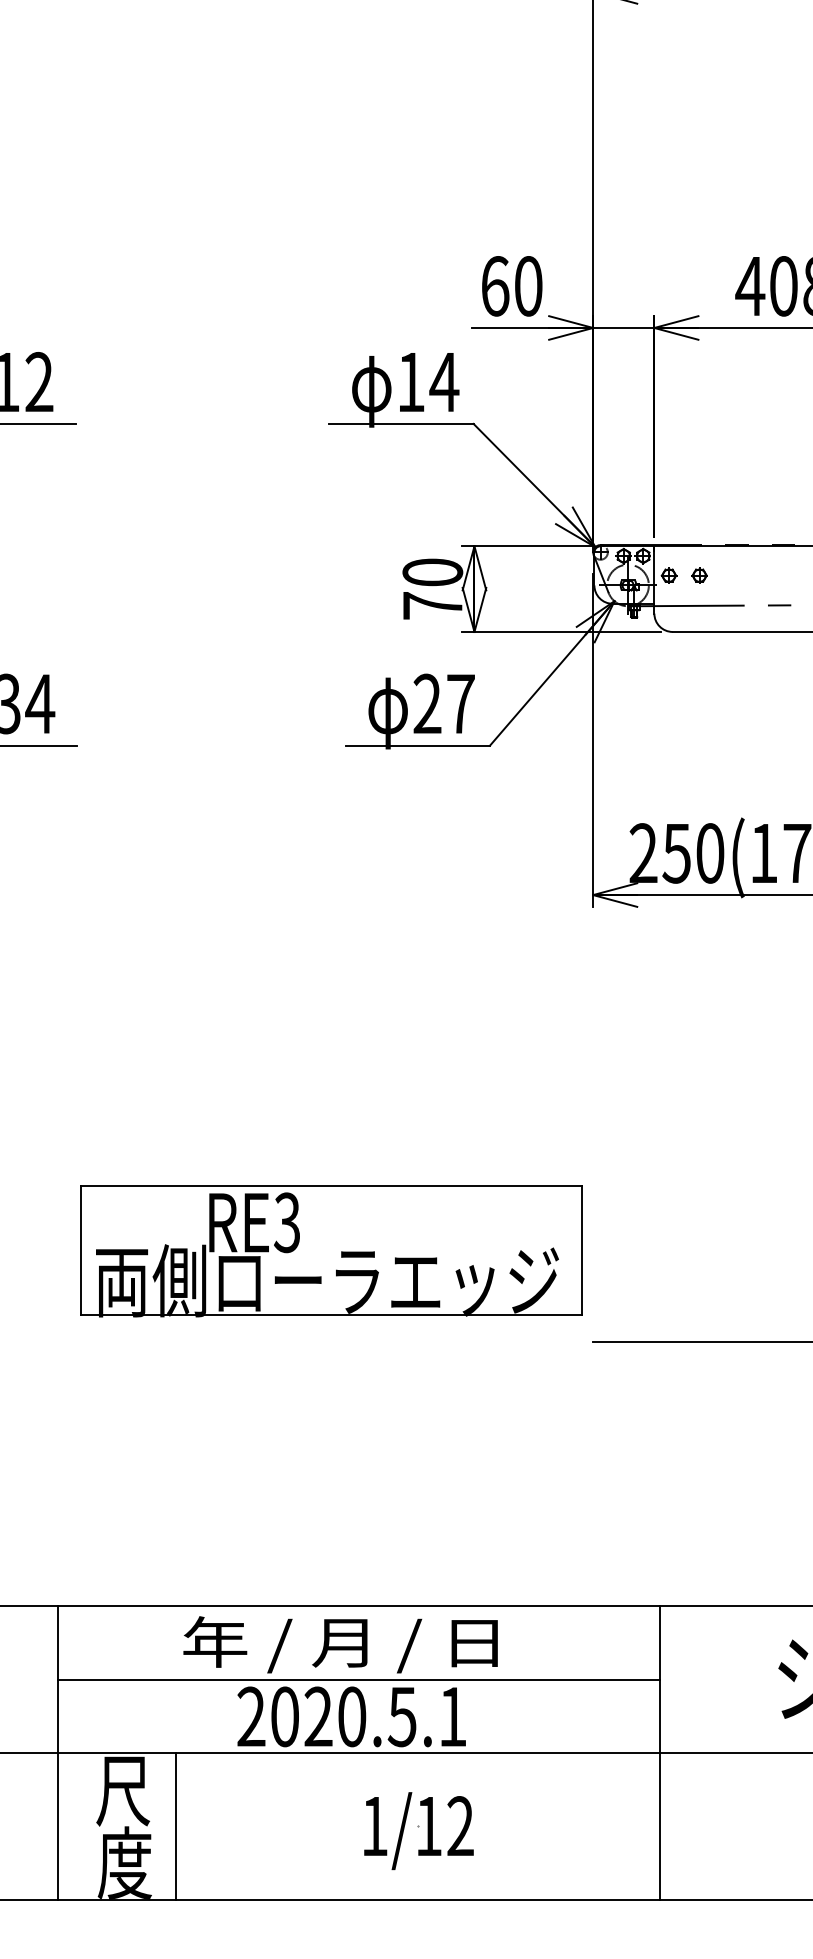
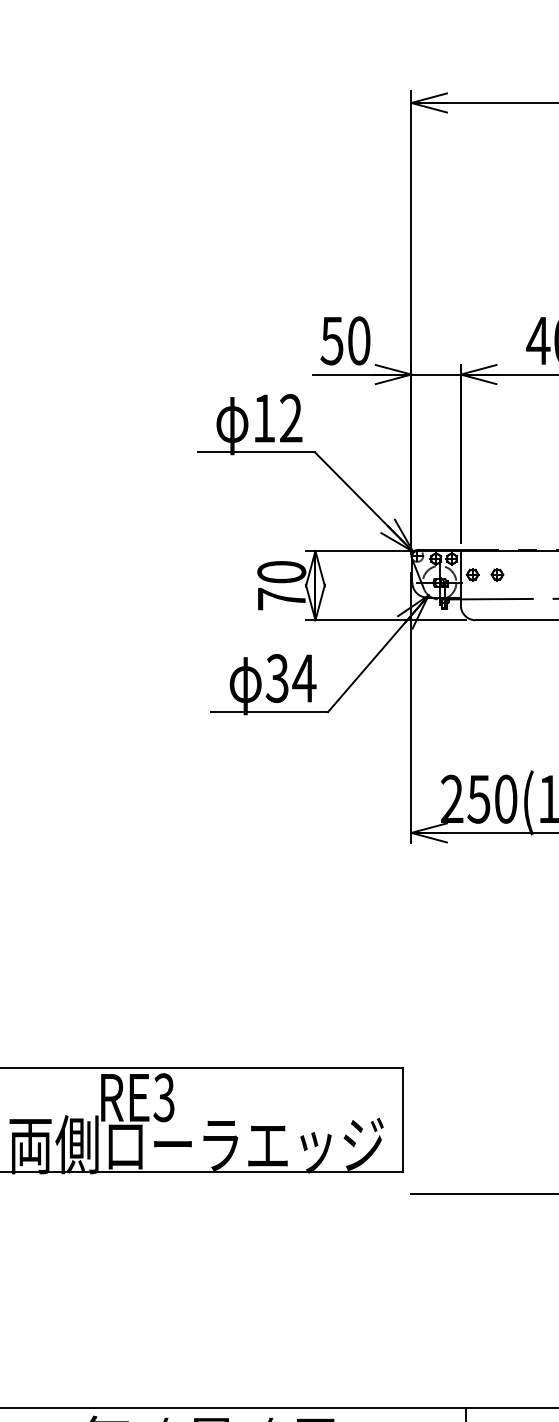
text: (494, 286) -> (331, 341), 60 -> 50
text: (444, 381) -> (291, 417), 14 -> 12
text: (444, 704) -> (291, 678), 27 -> 34

